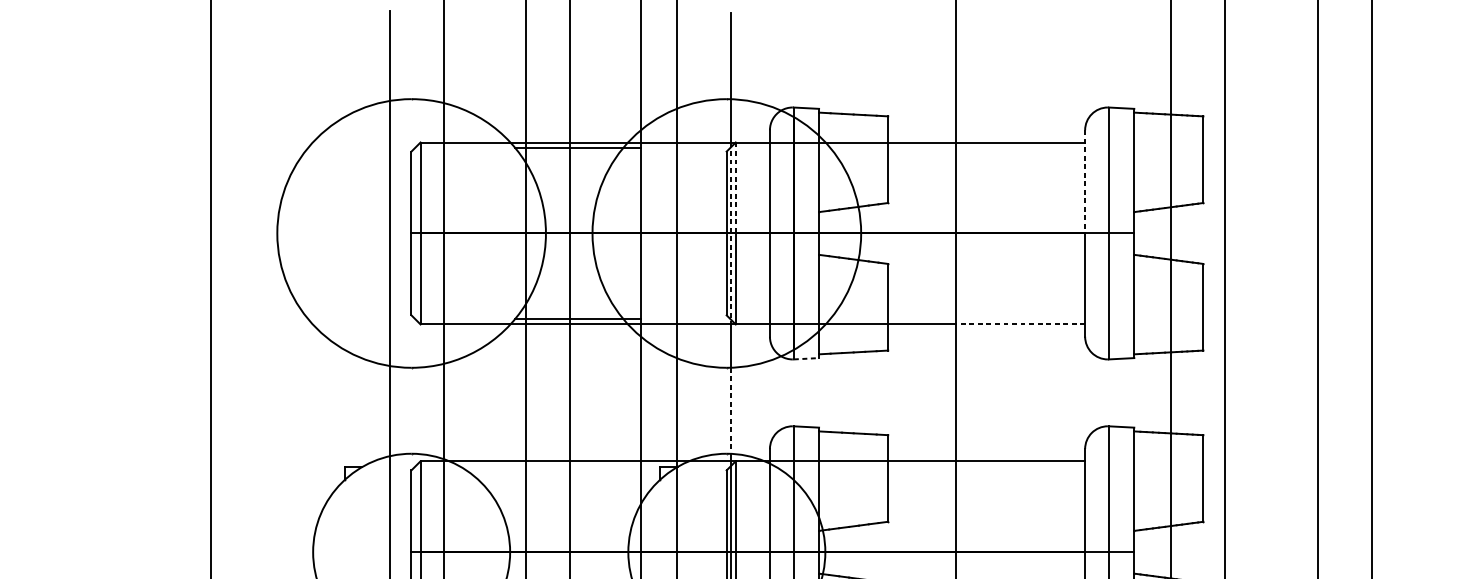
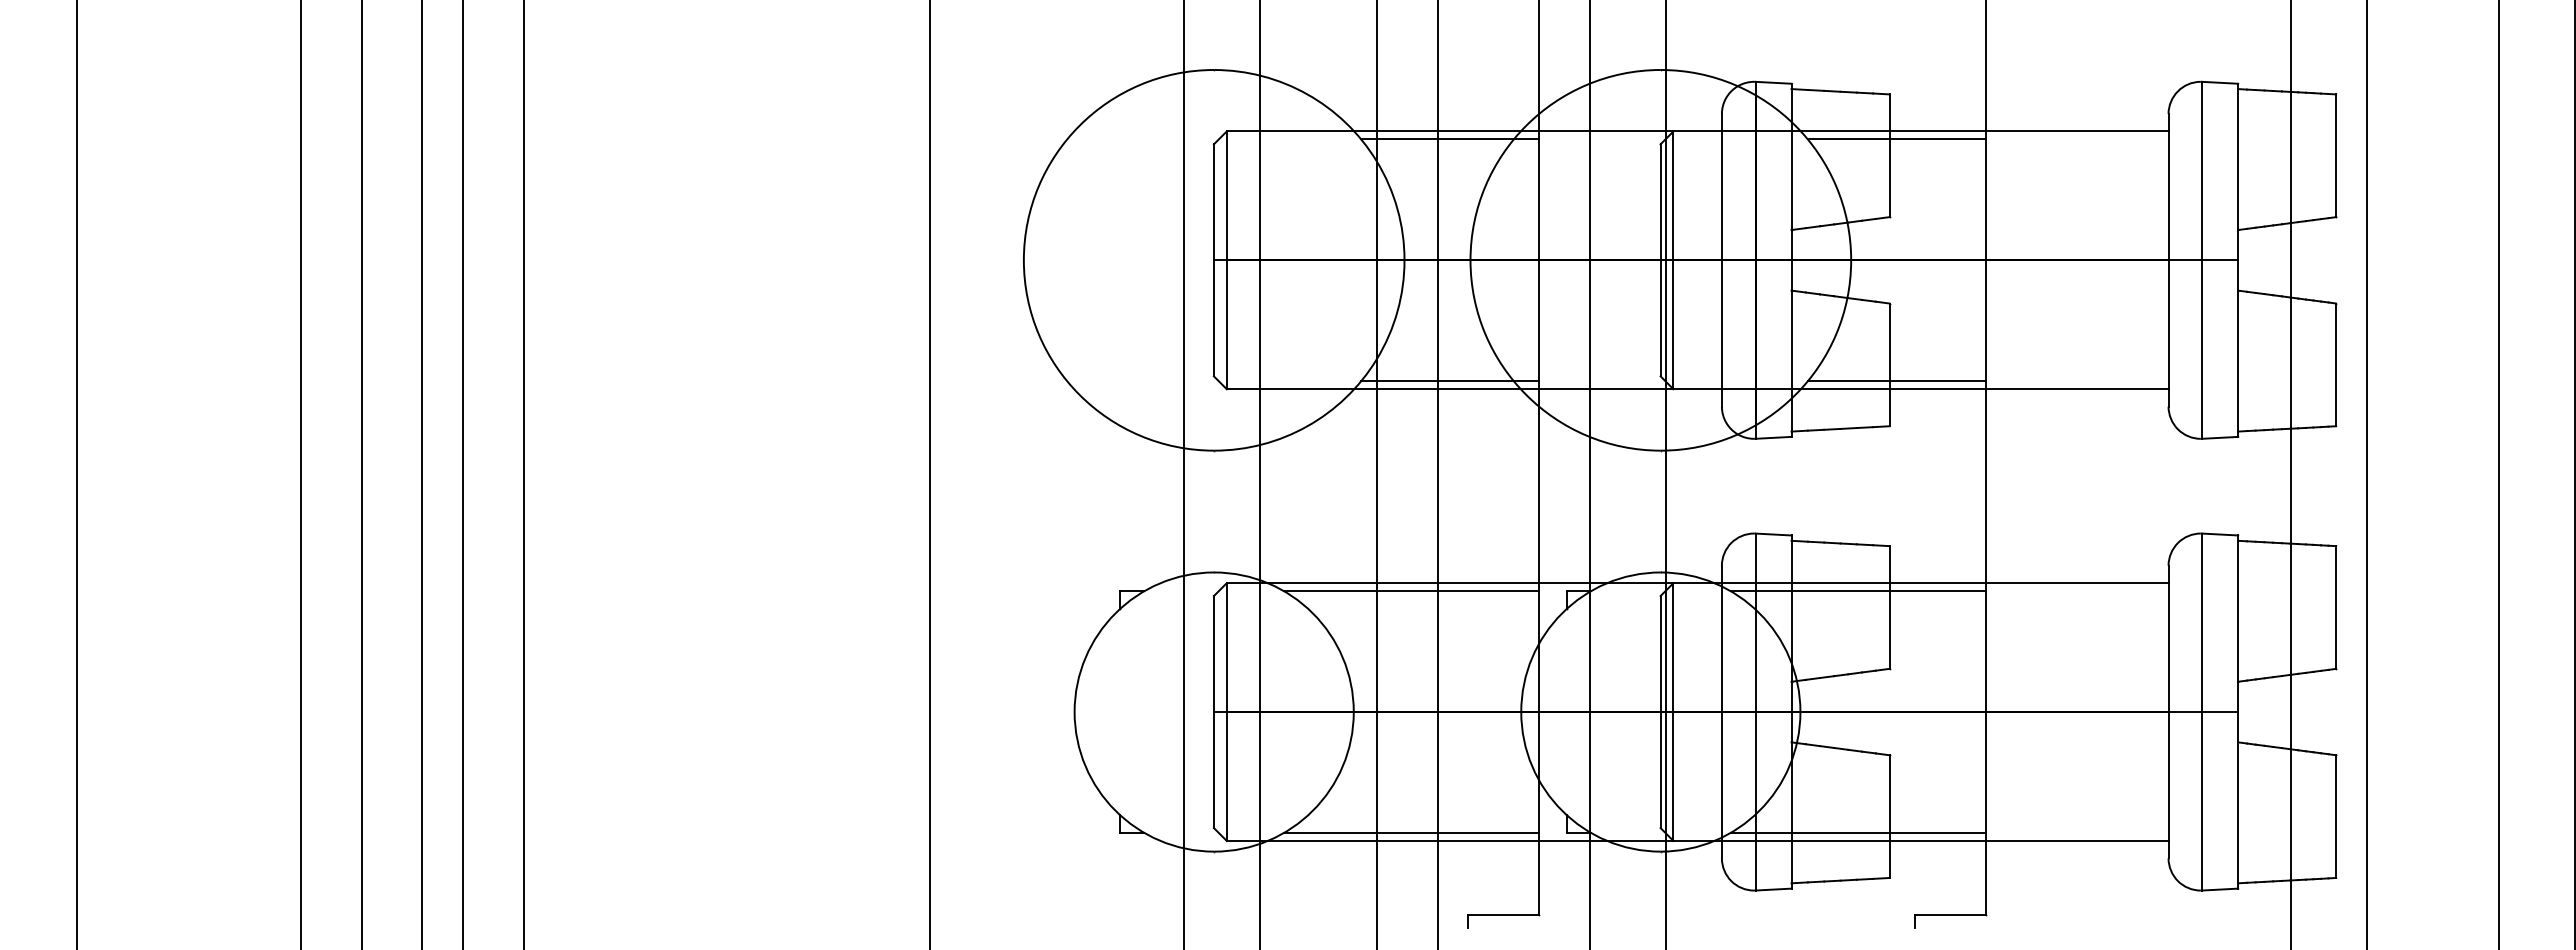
line: (893, 148) -> (1896, 139), added
line: (1085, 182) -> (2168, 187), dashed -> solid
line: (735, 188) -> (1673, 196), dashed -> solid
line: (730, 233) -> (1666, 260), dashed -> solid
line: (893, 318) -> (1896, 381), added
line: (1020, 324) -> (2076, 389), dashed -> solid
line: (806, 358) -> (1773, 437), dashed -> solid
line: (730, 411) -> (1666, 512), dashed -> solid
line: (550, 467) -> (1411, 591), added
line: (865, 467) -> (1857, 591), added

